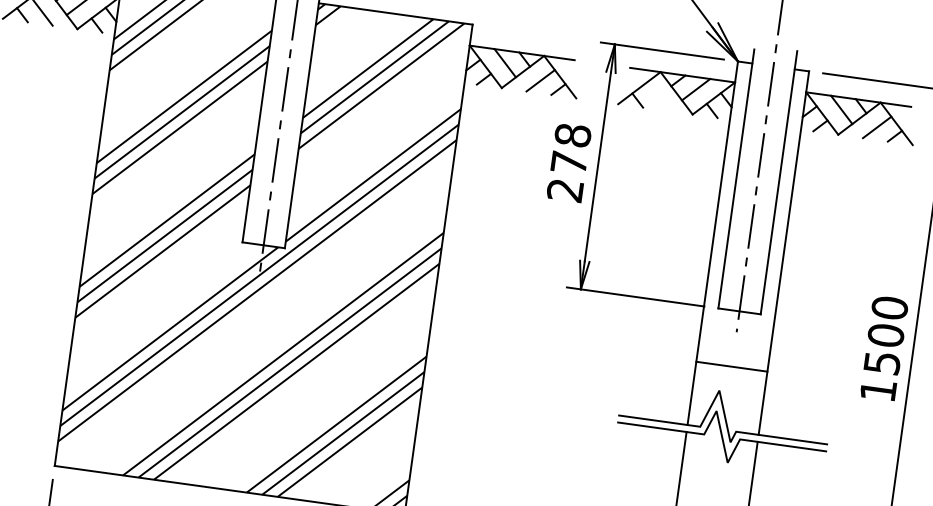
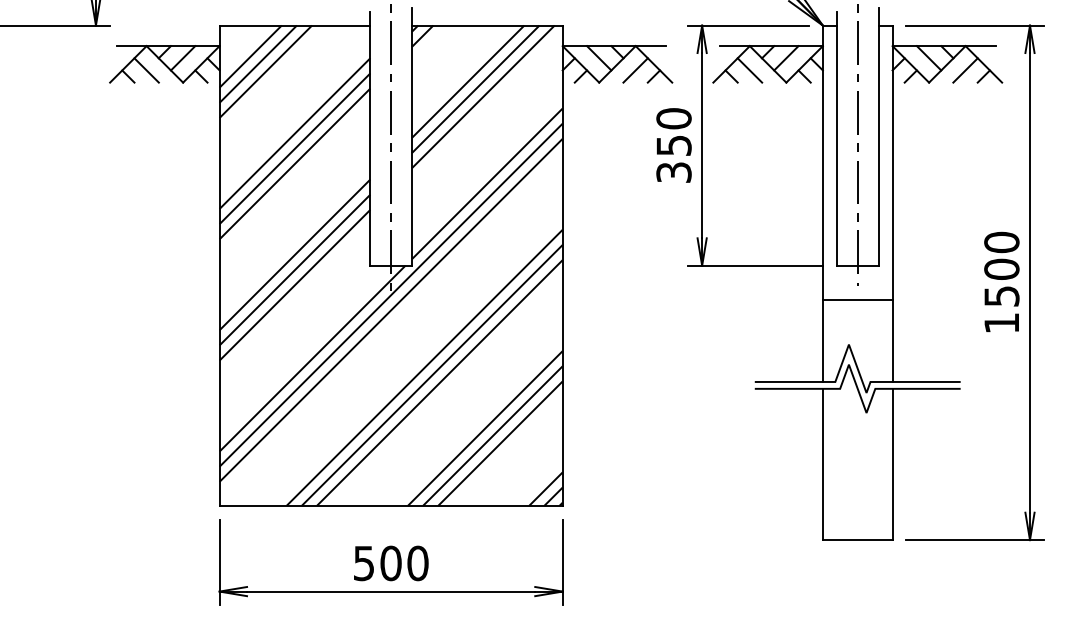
line: (656, 96) -> (749, 70), added
text: (568, 162) -> (673, 145), 278 -> 350
line: (731, 367) -> (857, 300), moved

